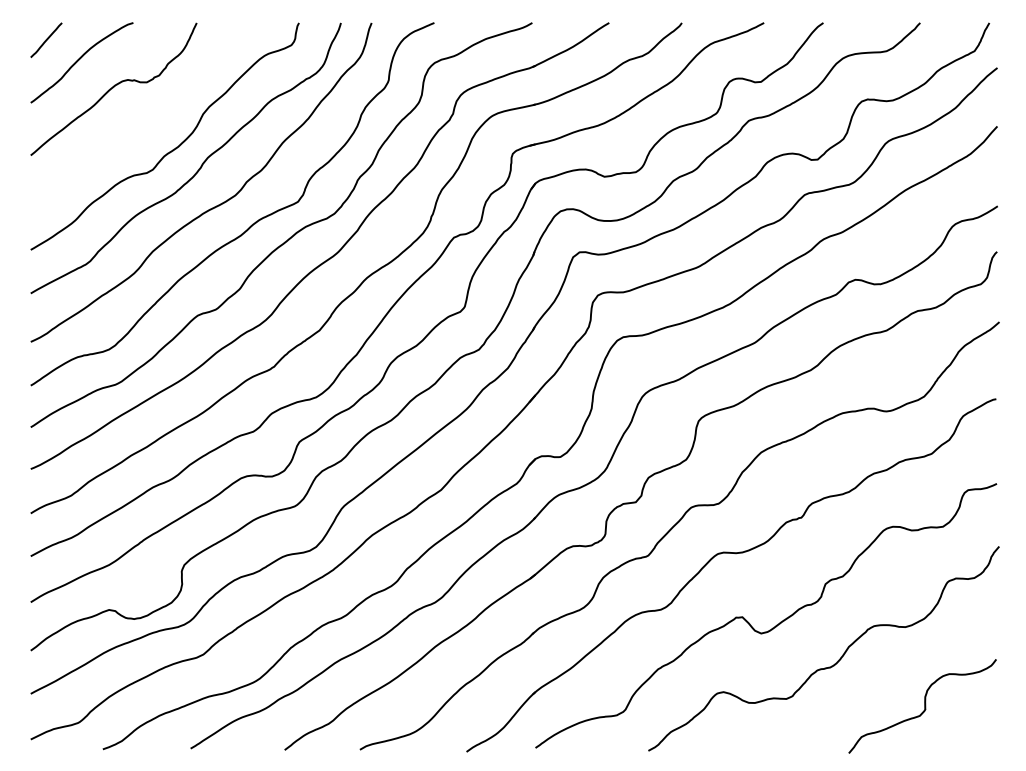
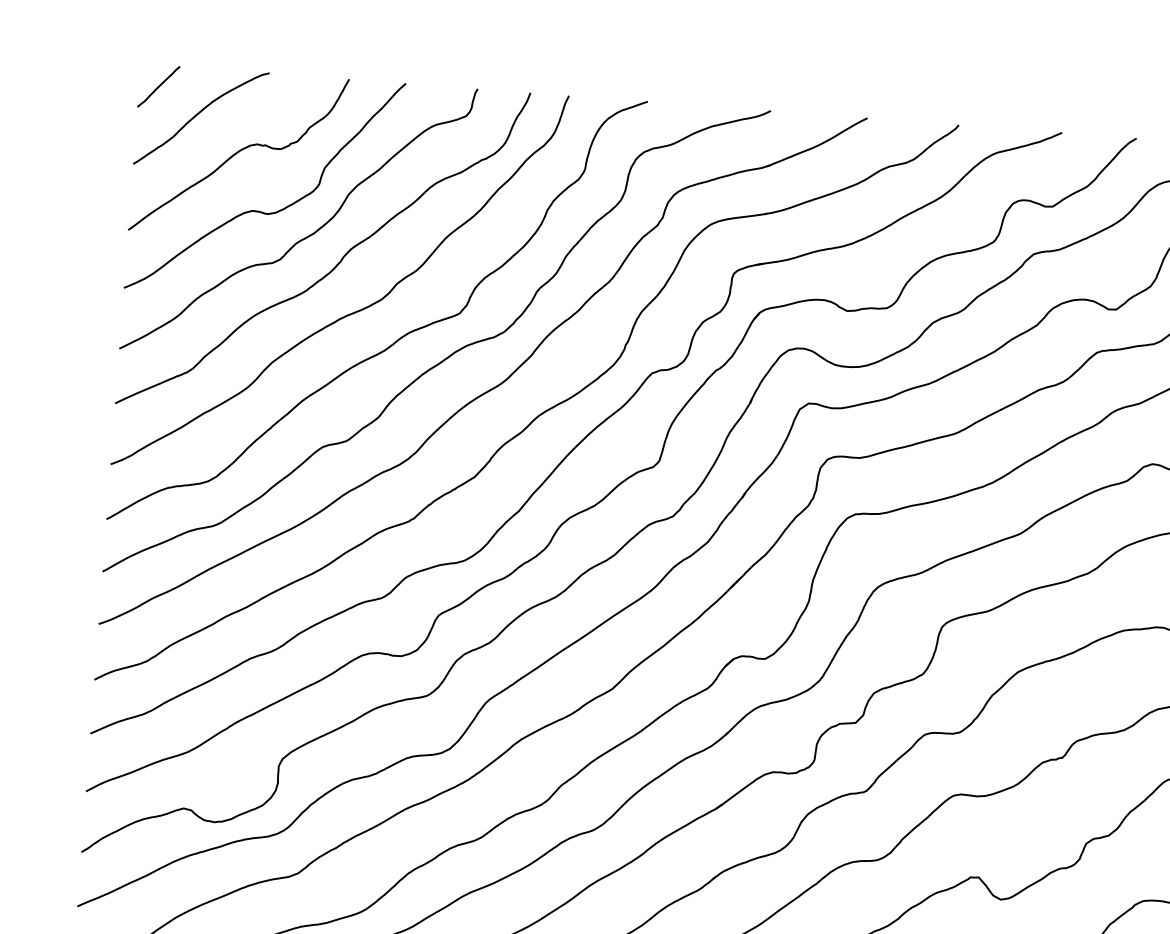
curve: (135, 132) -> (261, 211), added

